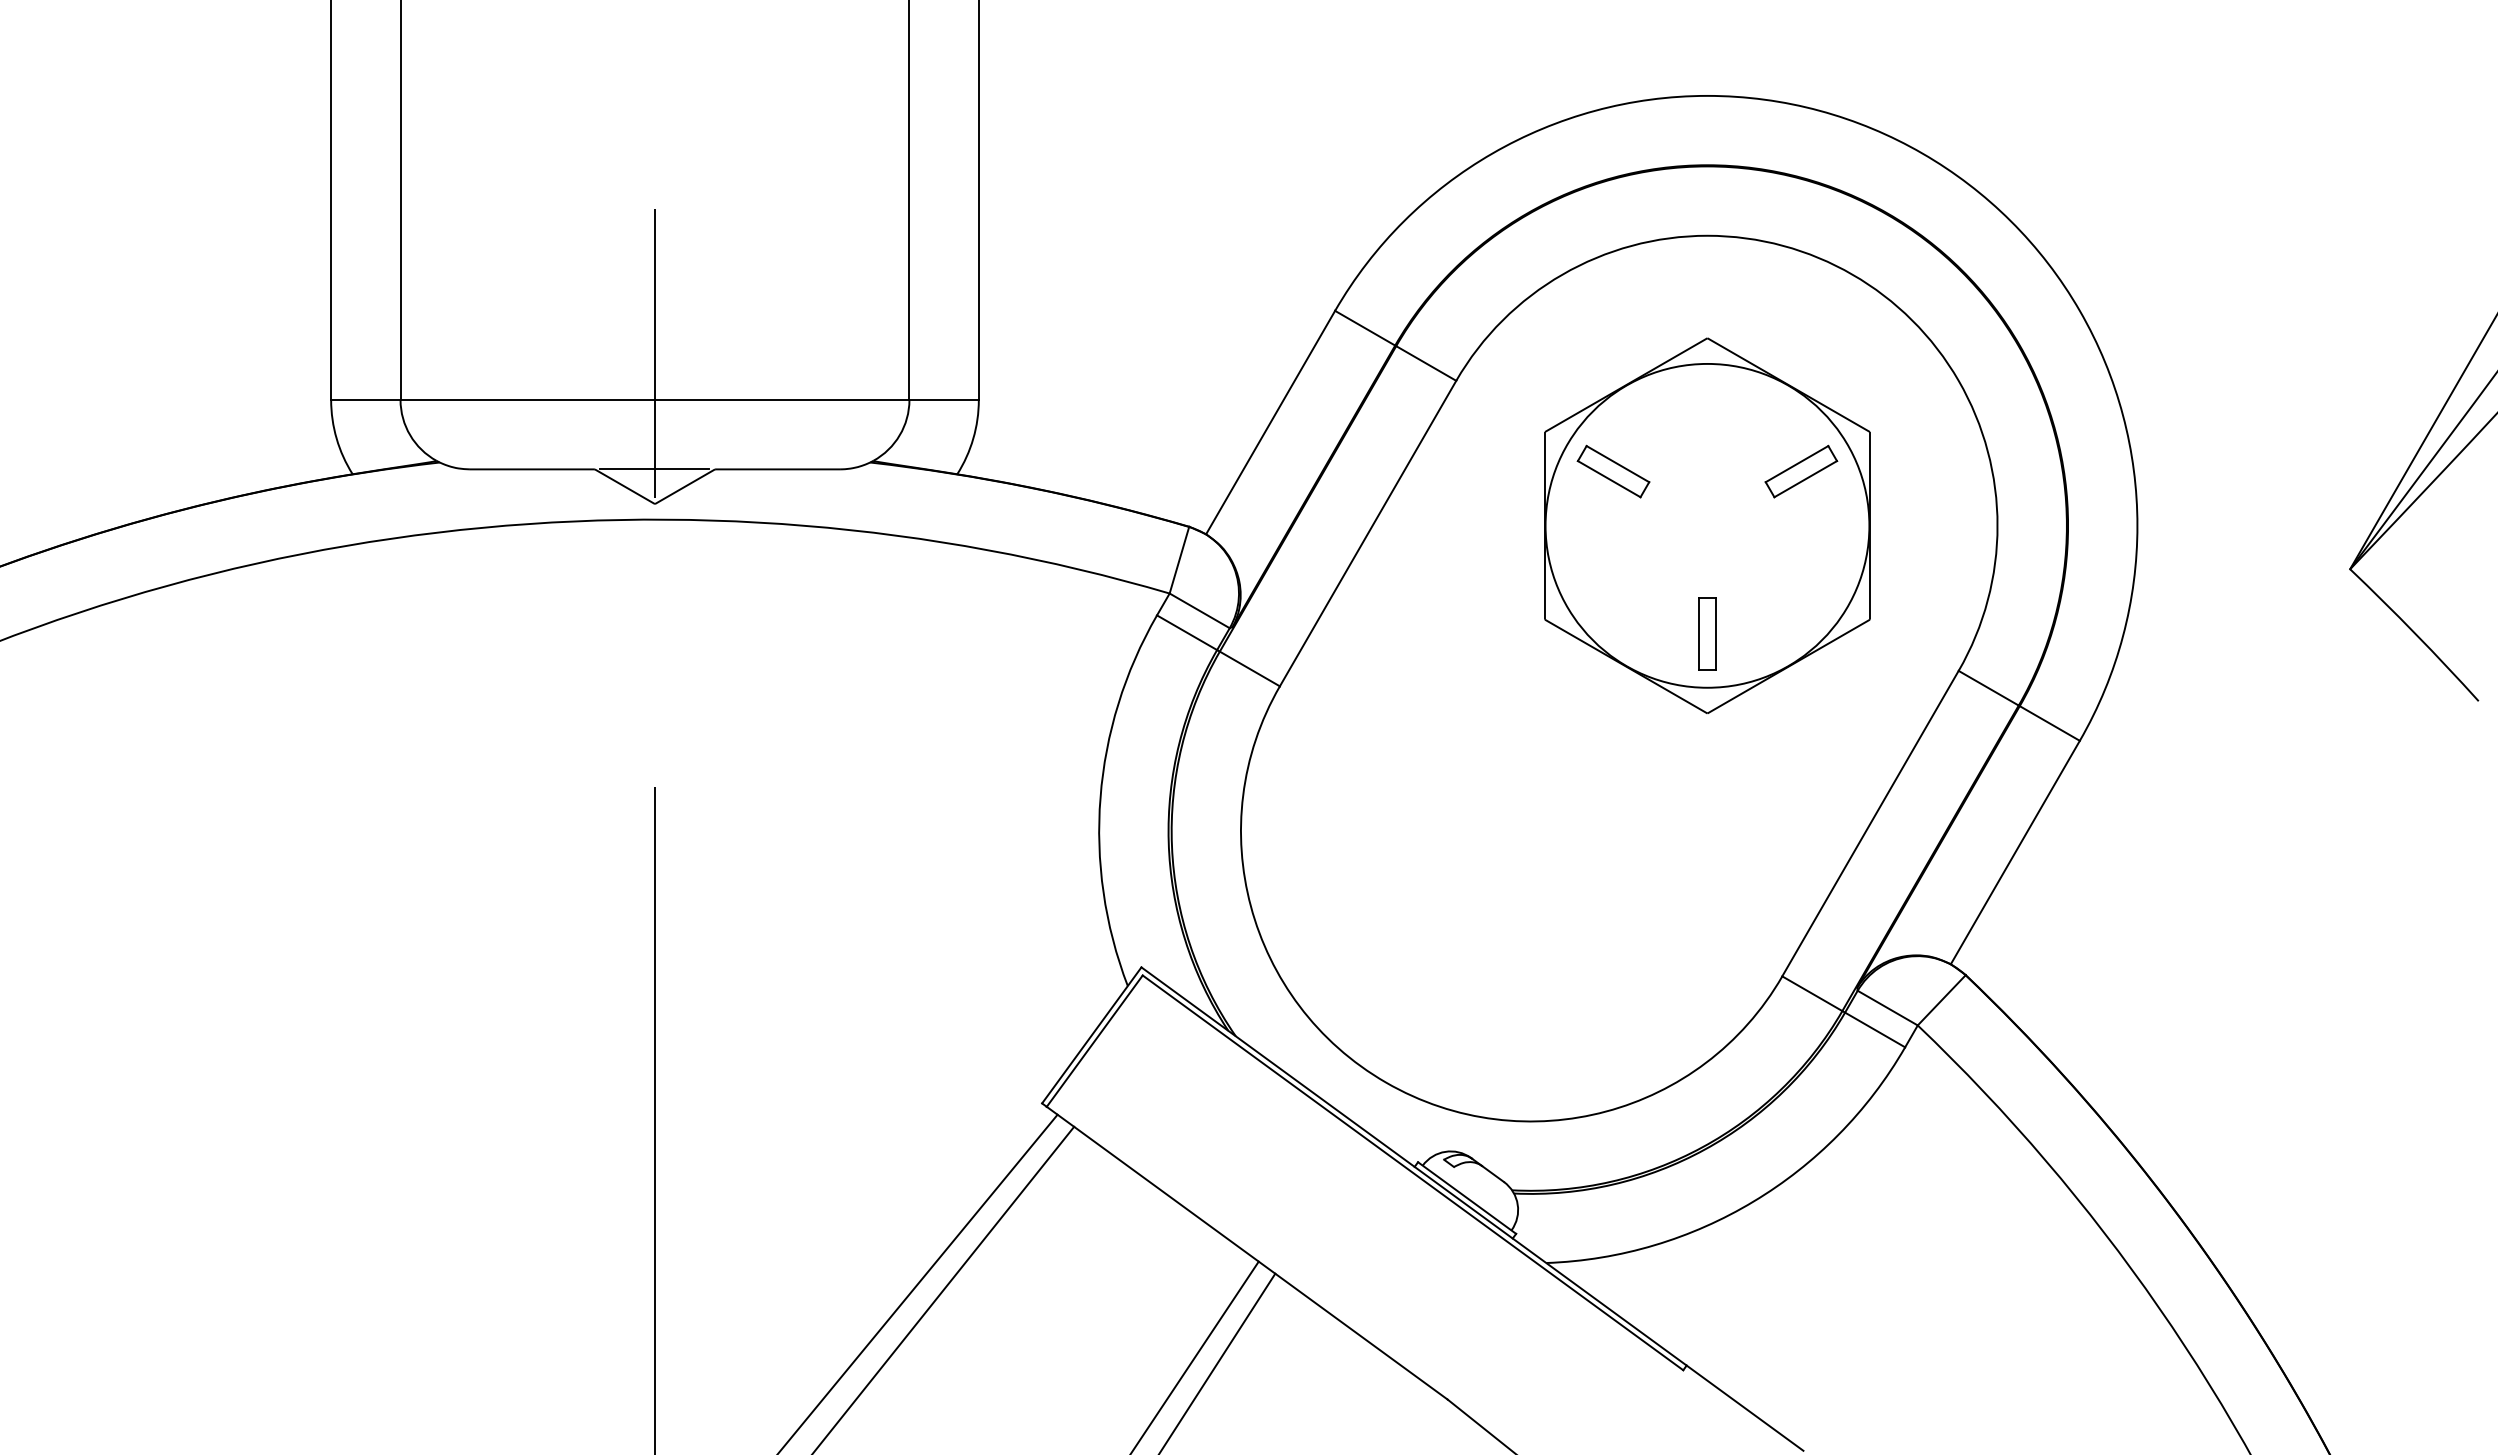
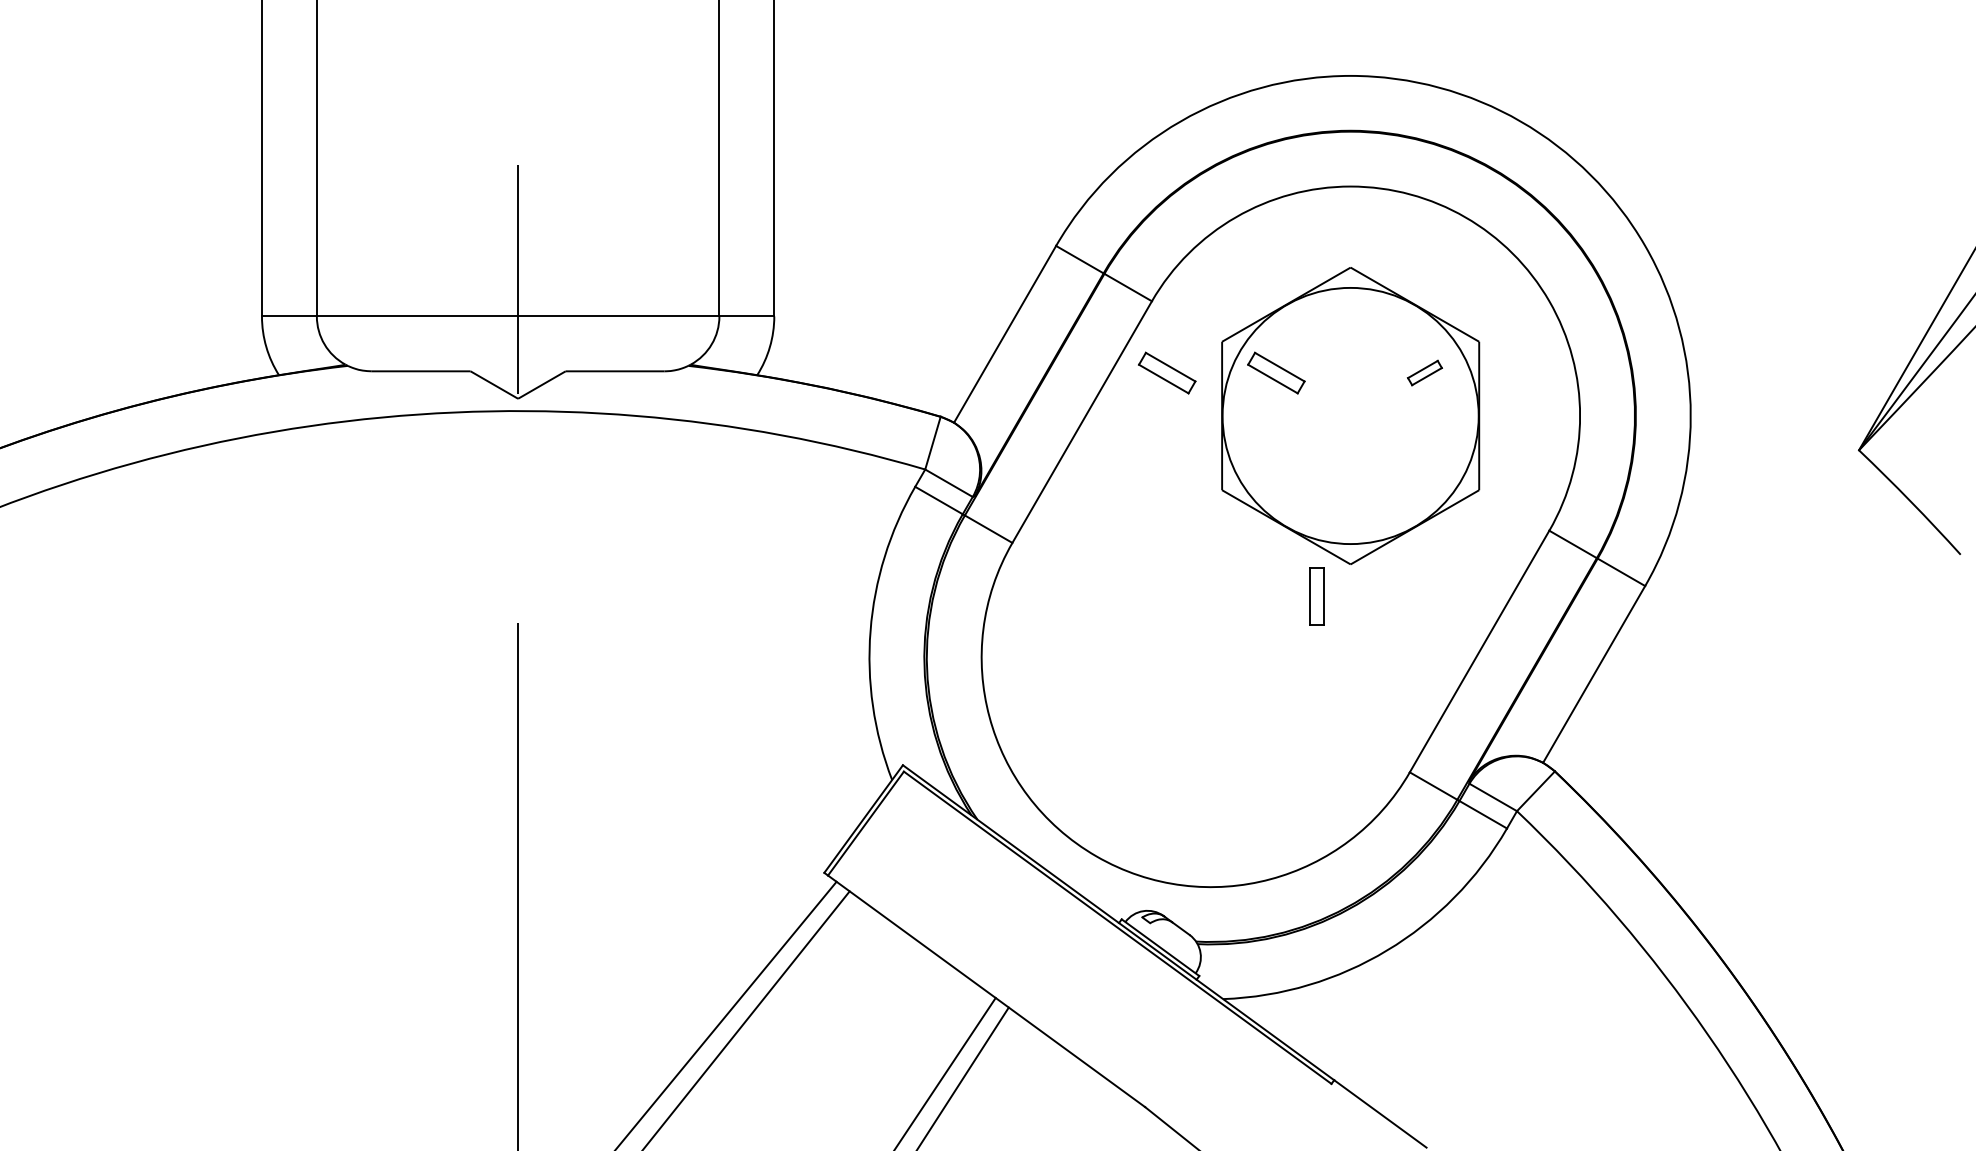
line: (654, 469) -> (517, 371), removed
part: (1475, 471) -> (1167, 373), added
part: (1801, 471) -> (1425, 373), size x0.6
part: (1707, 633) -> (1316, 596), moved

